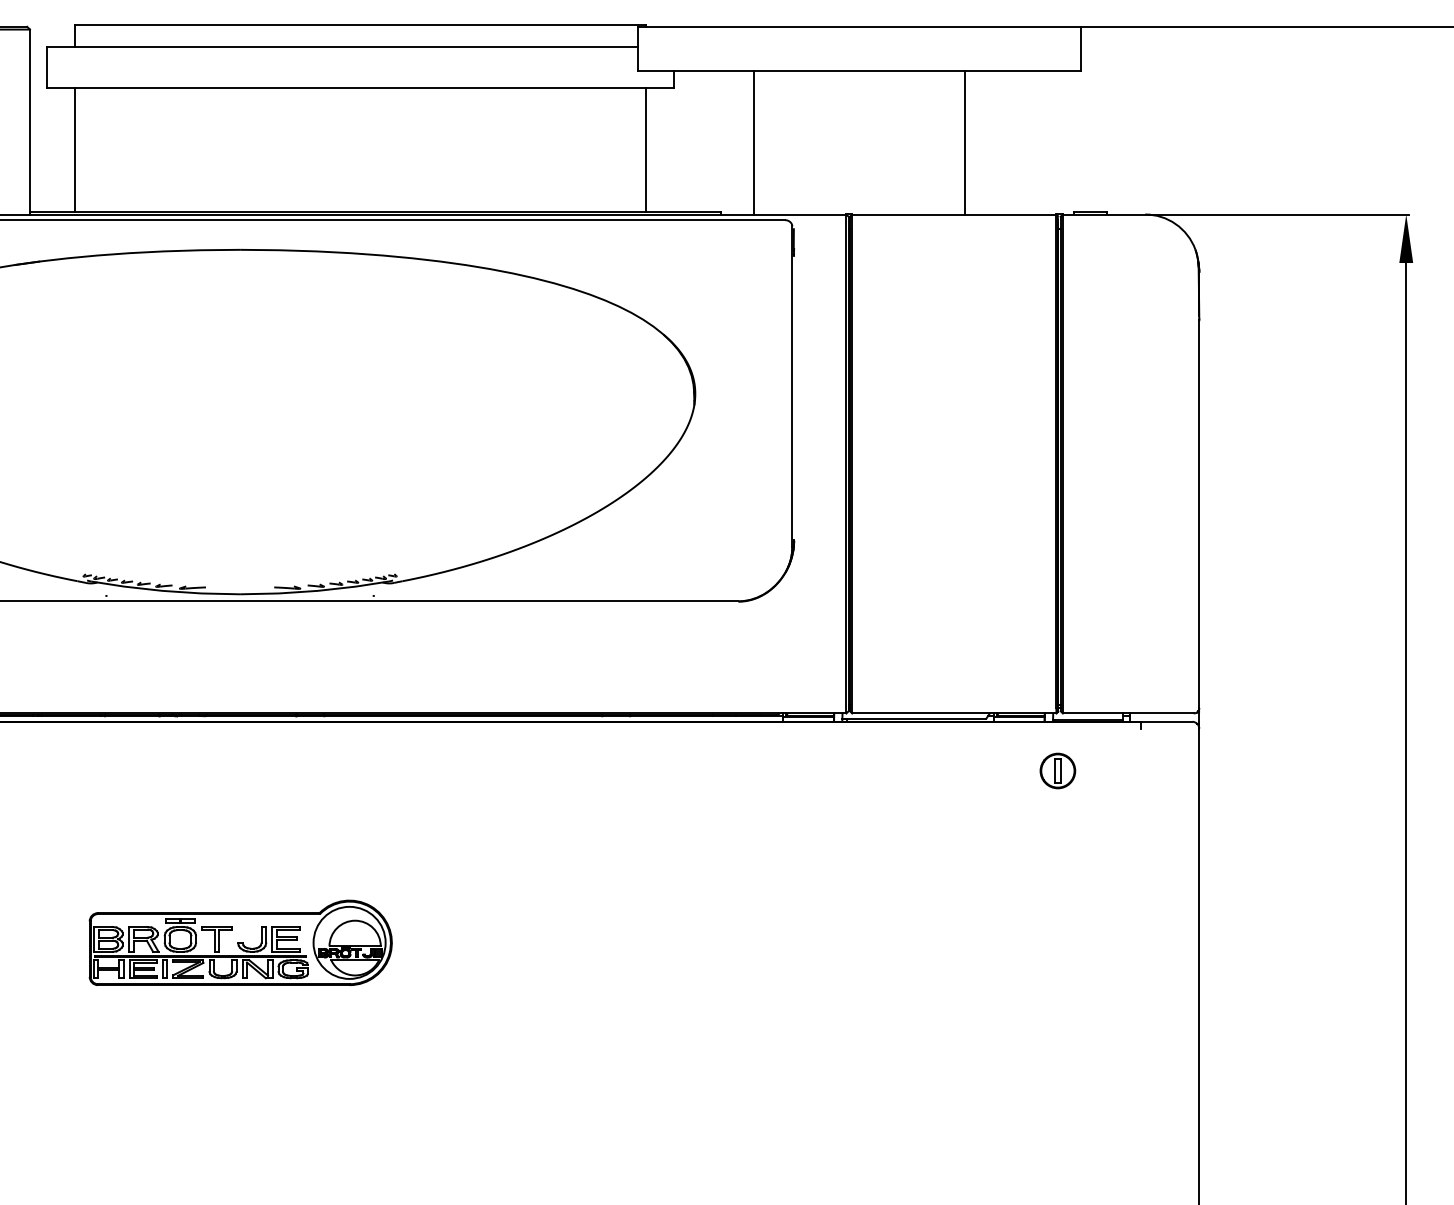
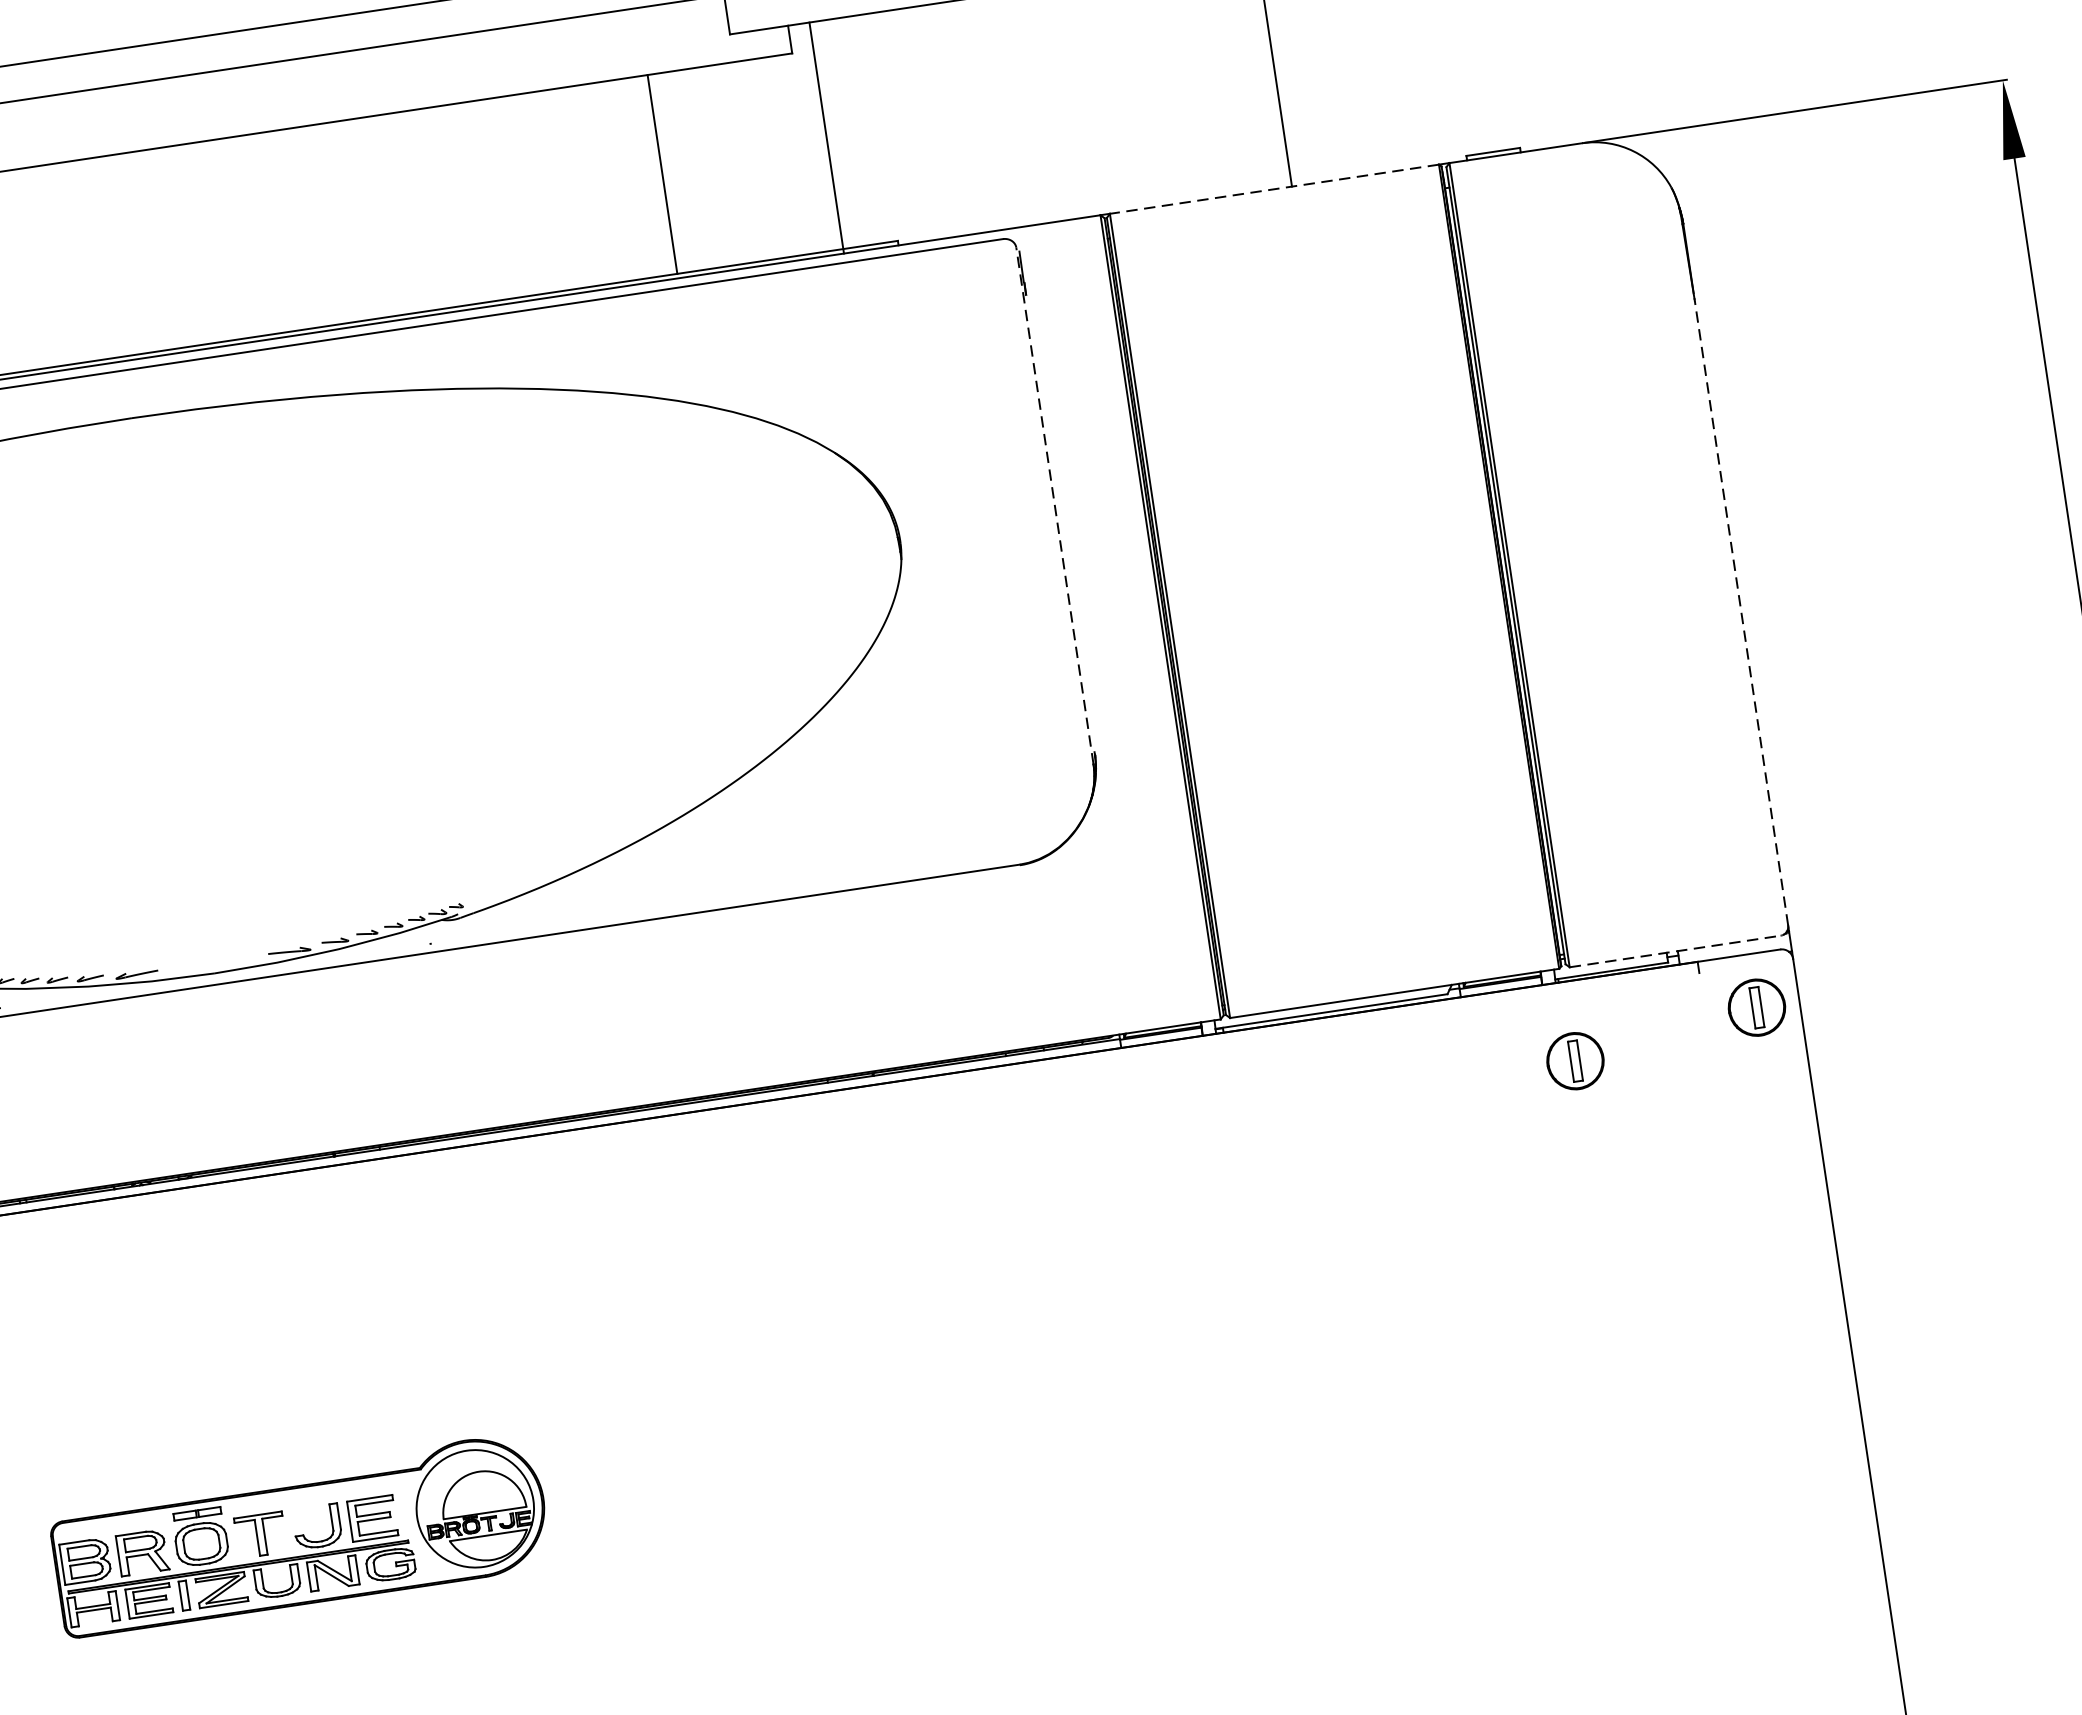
line: (754, 142) -> (827, 137), moved
line: (646, 149) -> (662, 173), moved
line: (953, 214) -> (1273, 189), solid -> dashed
line: (792, 386) -> (1055, 505), solid -> dashed
line: (1199, 514) -> (1741, 613), solid -> dashed
line: (1128, 713) -> (1675, 951), solid -> dashed
part: (1172, 754) -> (1756, 1006), added

